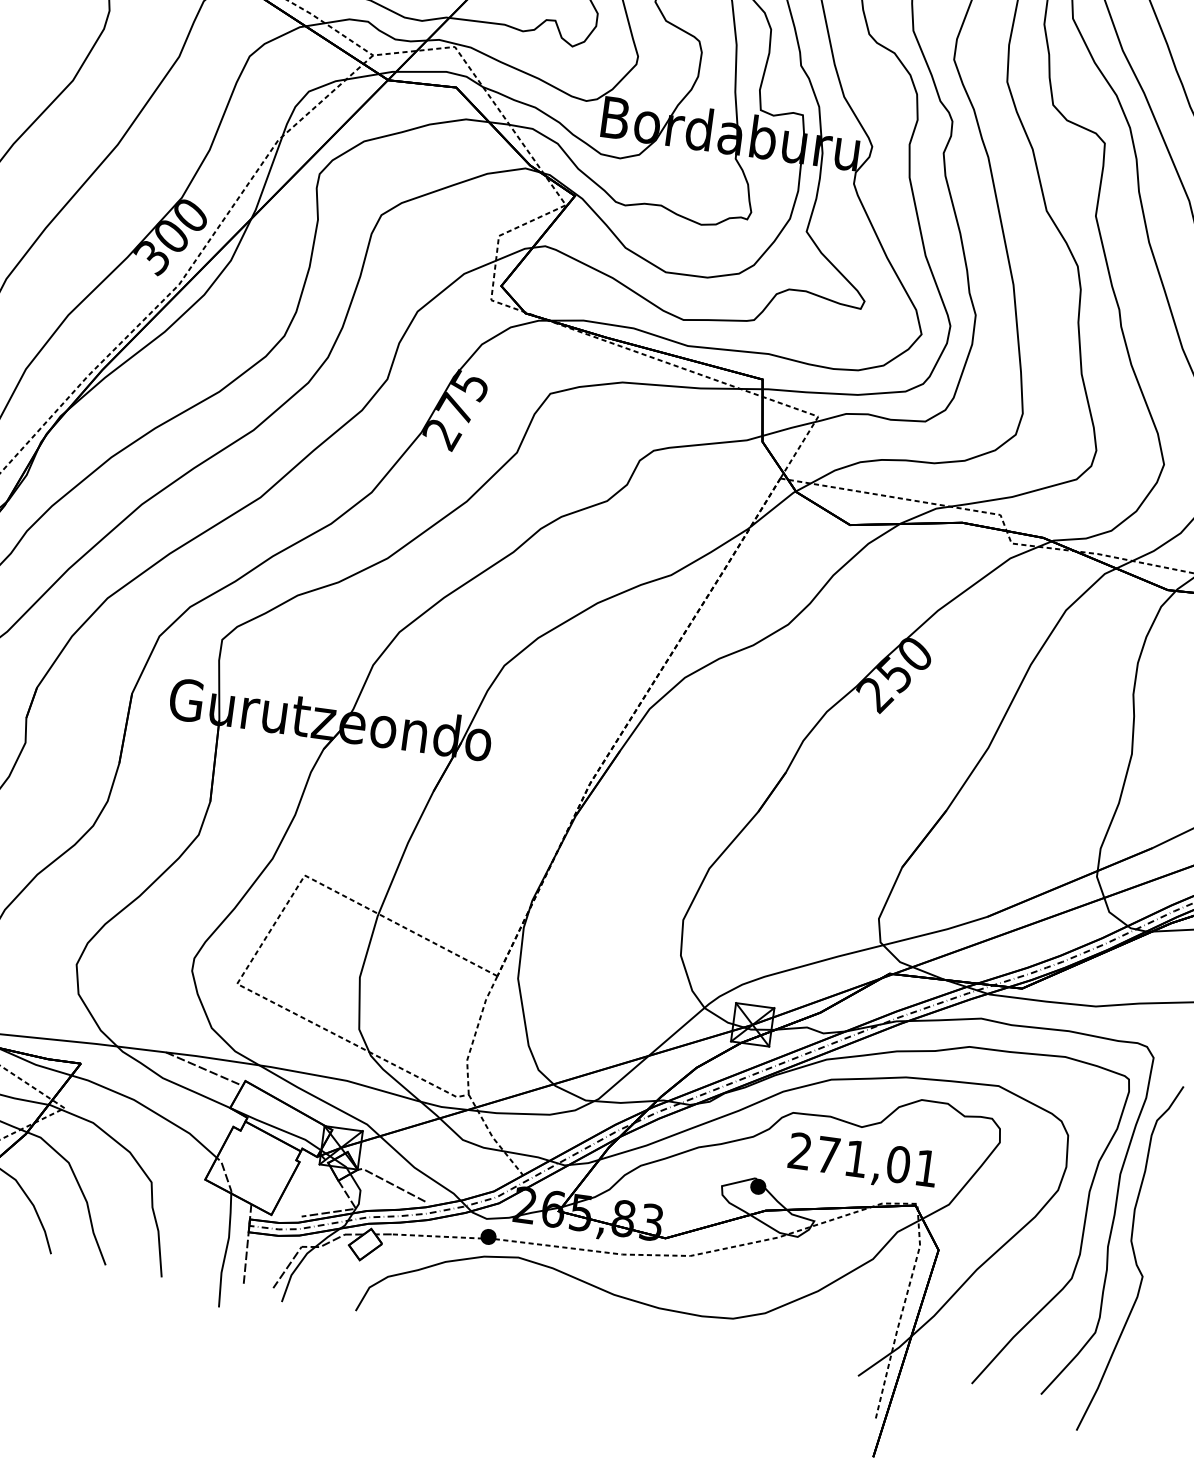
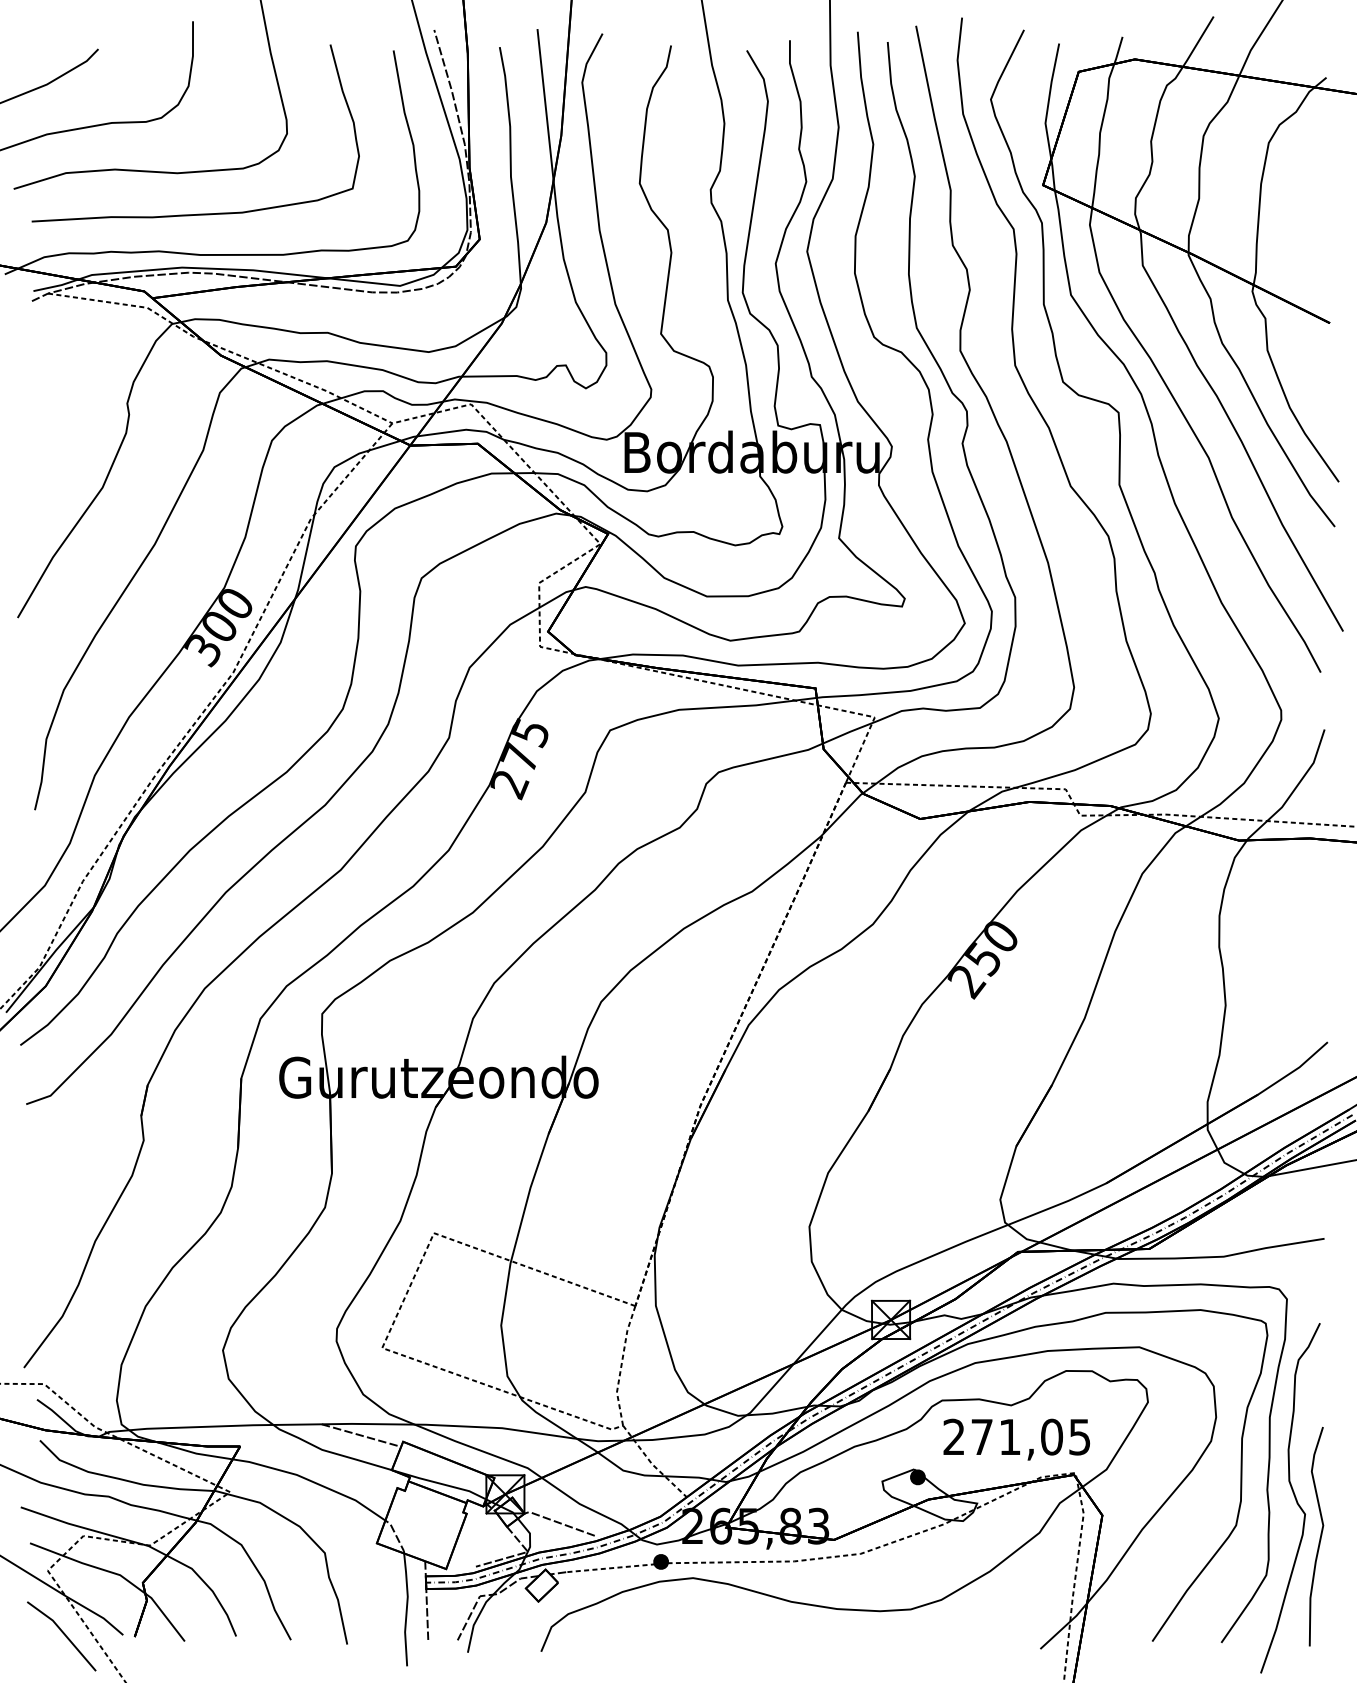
text: (926, 1168) -> (1079, 1437), 271,01 -> 271,05
curve: (1153, 1301) -> (1319, 1537), added

